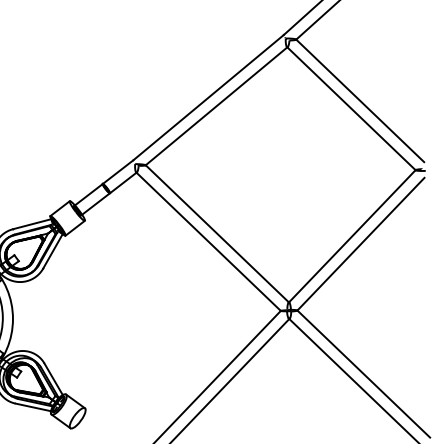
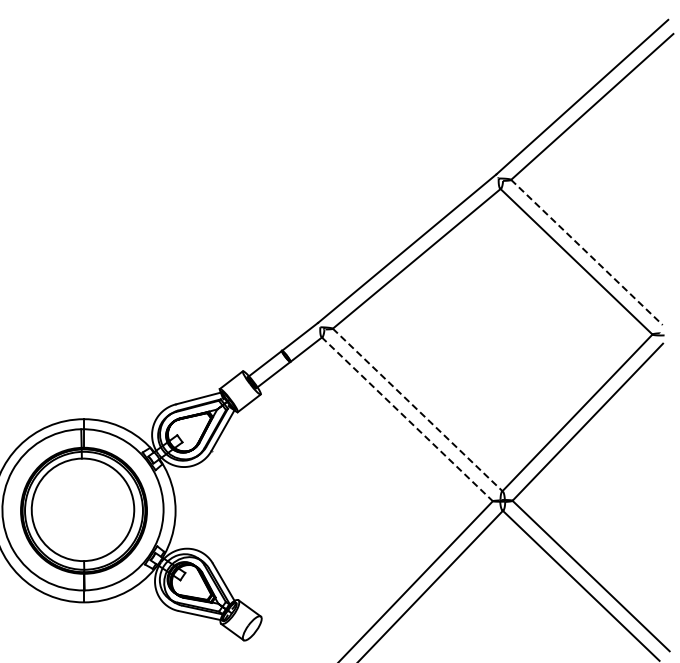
line: (360, 100) -> (587, 252), solid -> dashed
line: (217, 234) -> (417, 410), solid -> dashed
line: (208, 241) -> (407, 419), solid -> dashed

